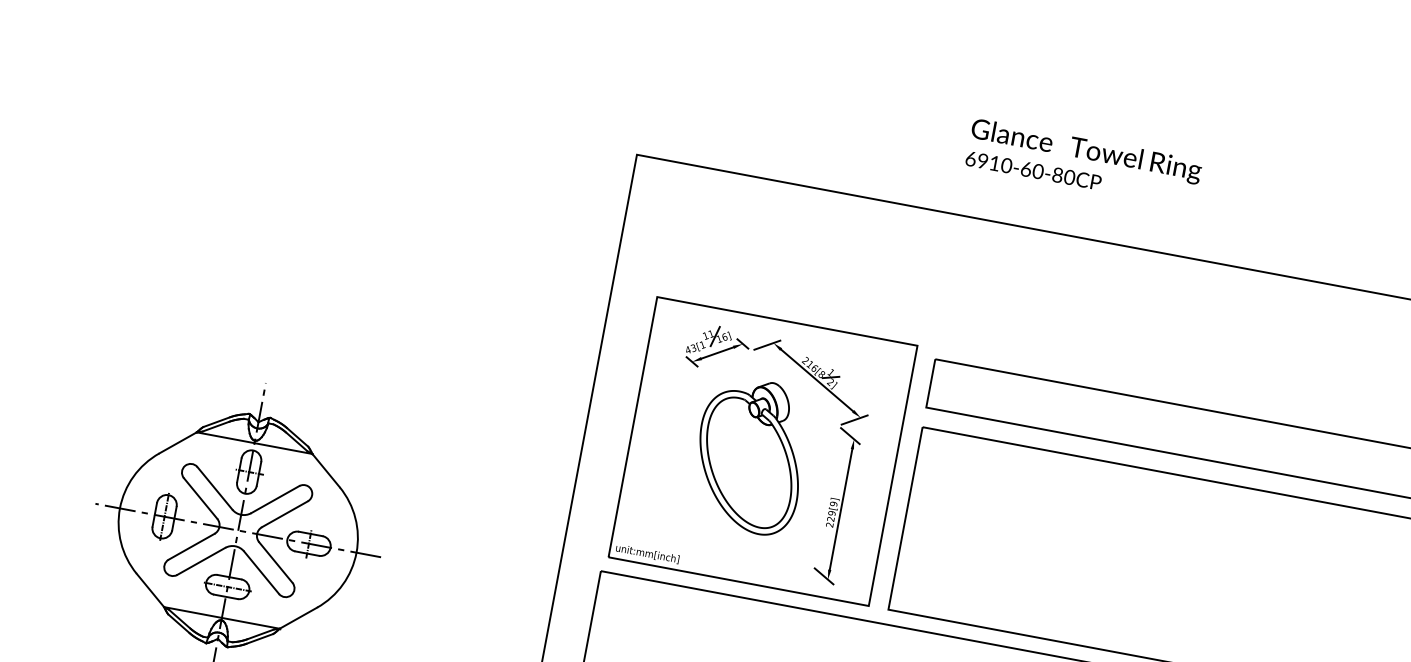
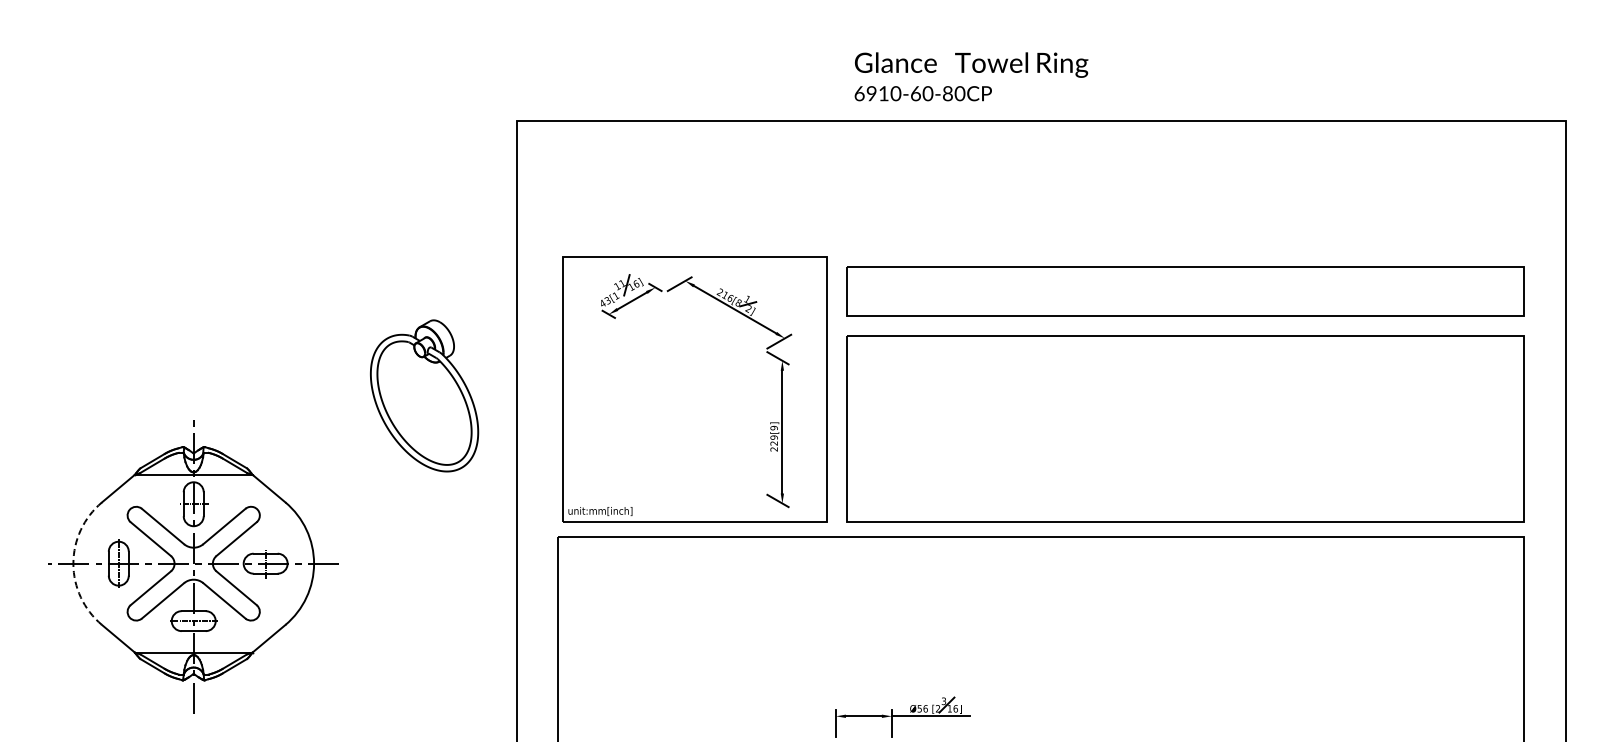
text: (1084, 162) -> (971, 76), moved
part: (750, 455) -> (424, 395), moved
arc: (120, 508) -> (73, 563), solid -> dashed

